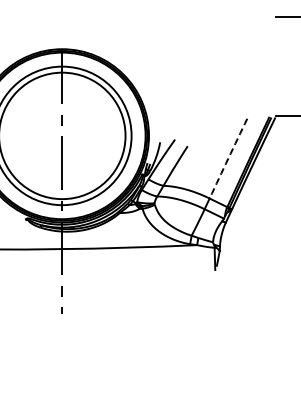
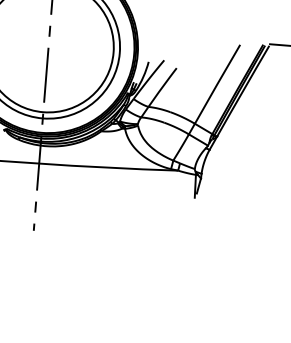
arc: (228, 158) -> (217, 84), dashed -> solid

